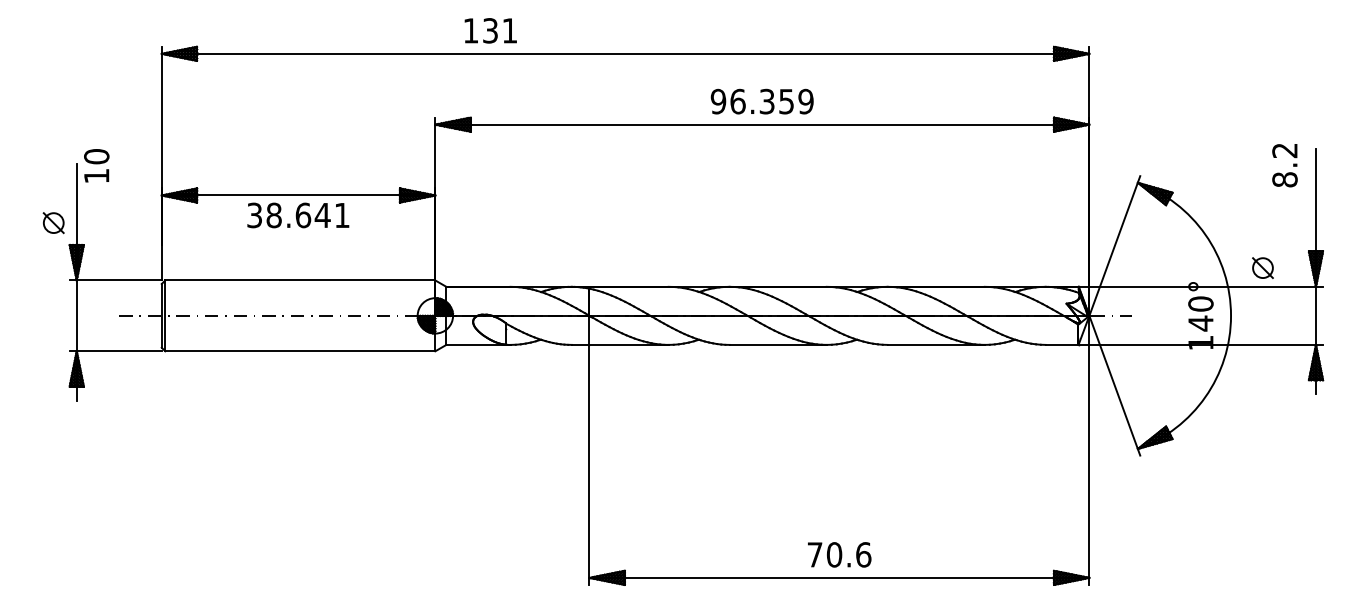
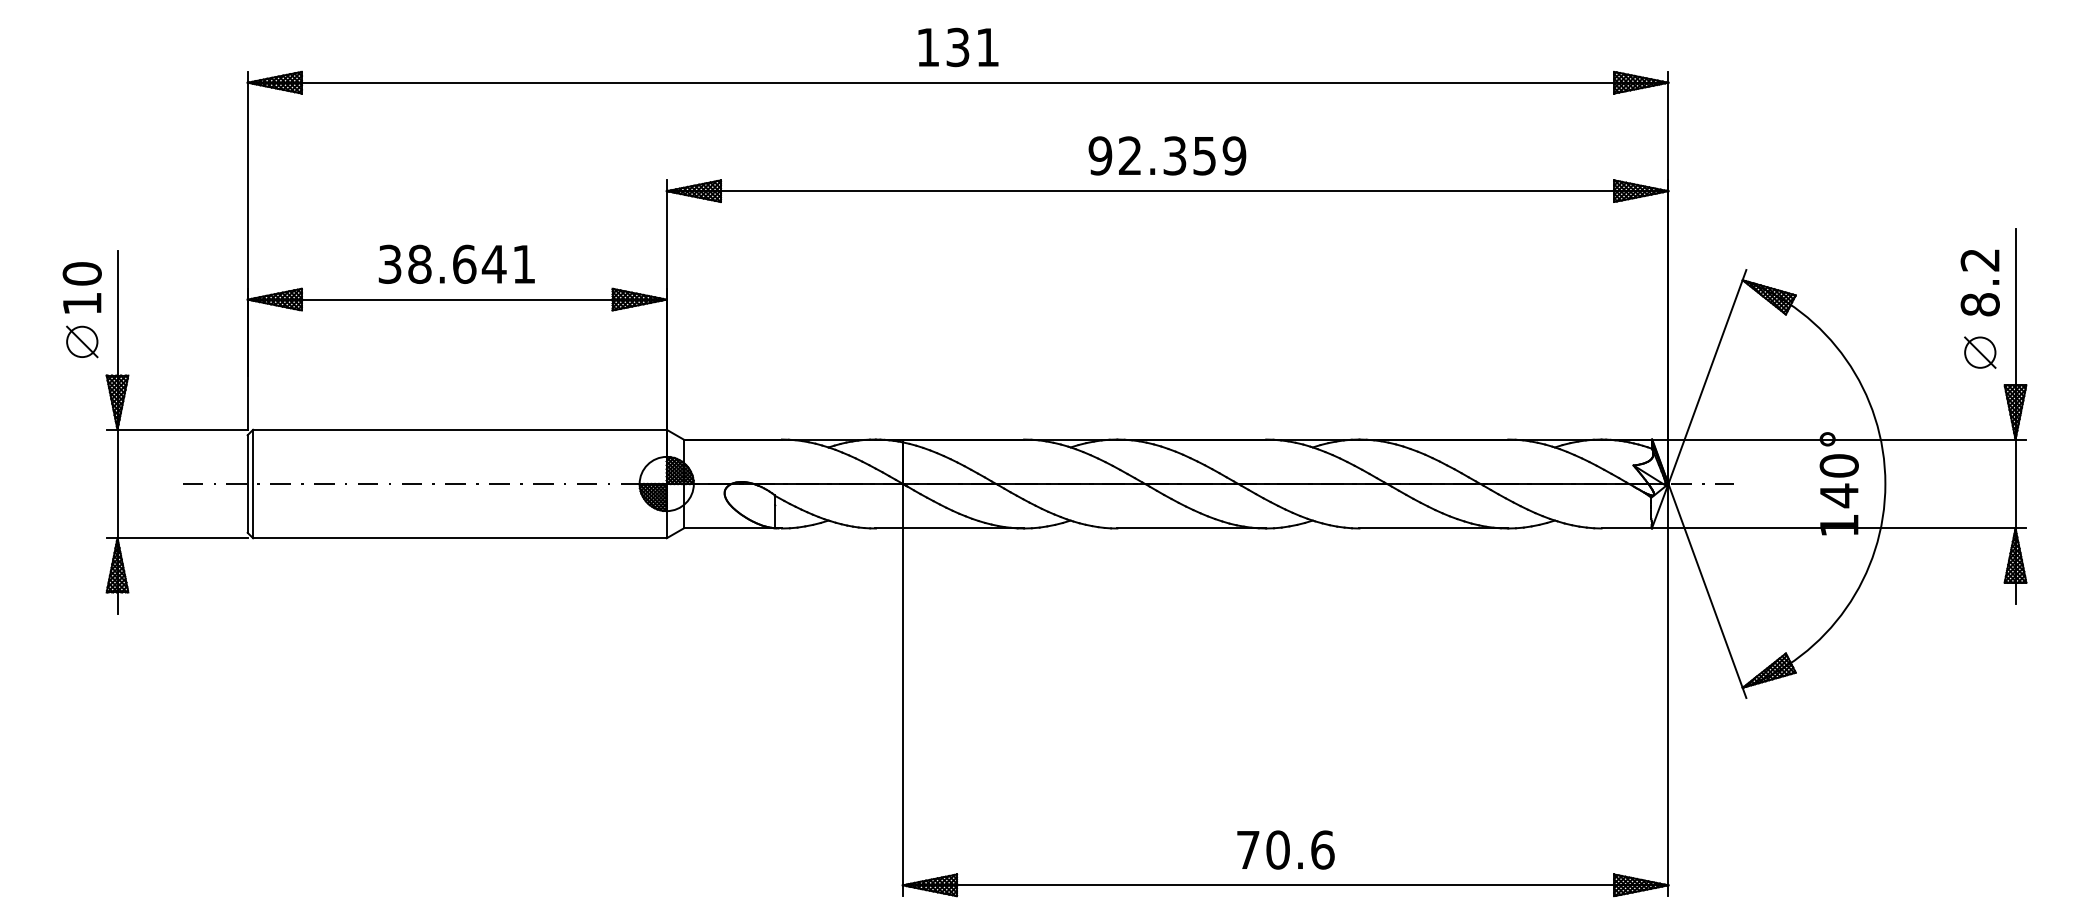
text: (490, 30) -> (957, 46), moved
text: (737, 101) -> (1129, 155), 96.359 -> 92.359
text: (96, 165) -> (81, 287), moved
text: (1284, 165) -> (1979, 282), moved
text: (298, 215) -> (457, 264), moved
part: (1262, 267) -> (1979, 351), moved

